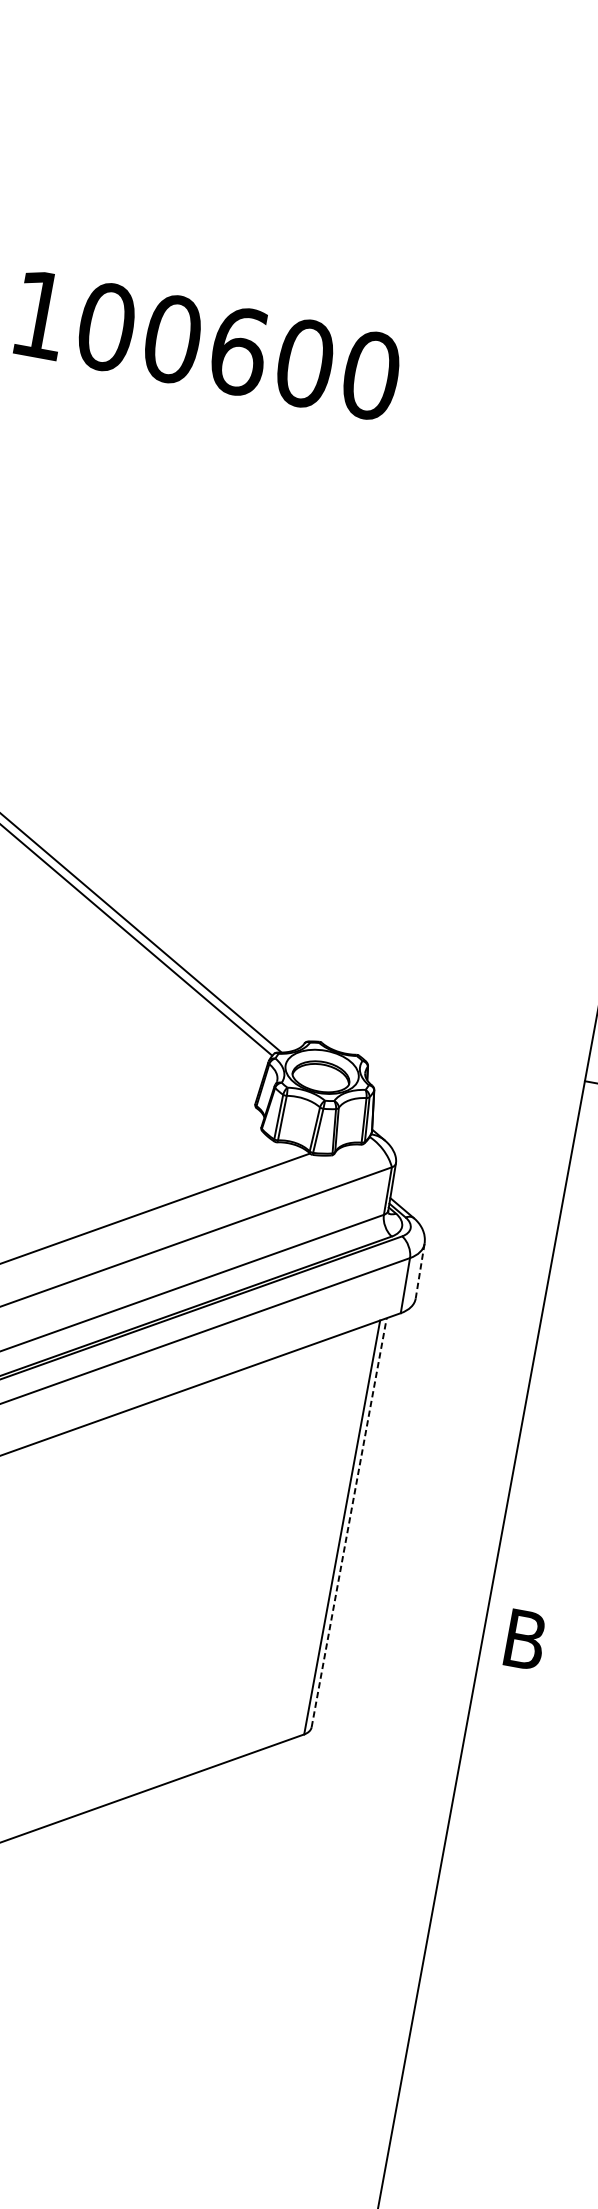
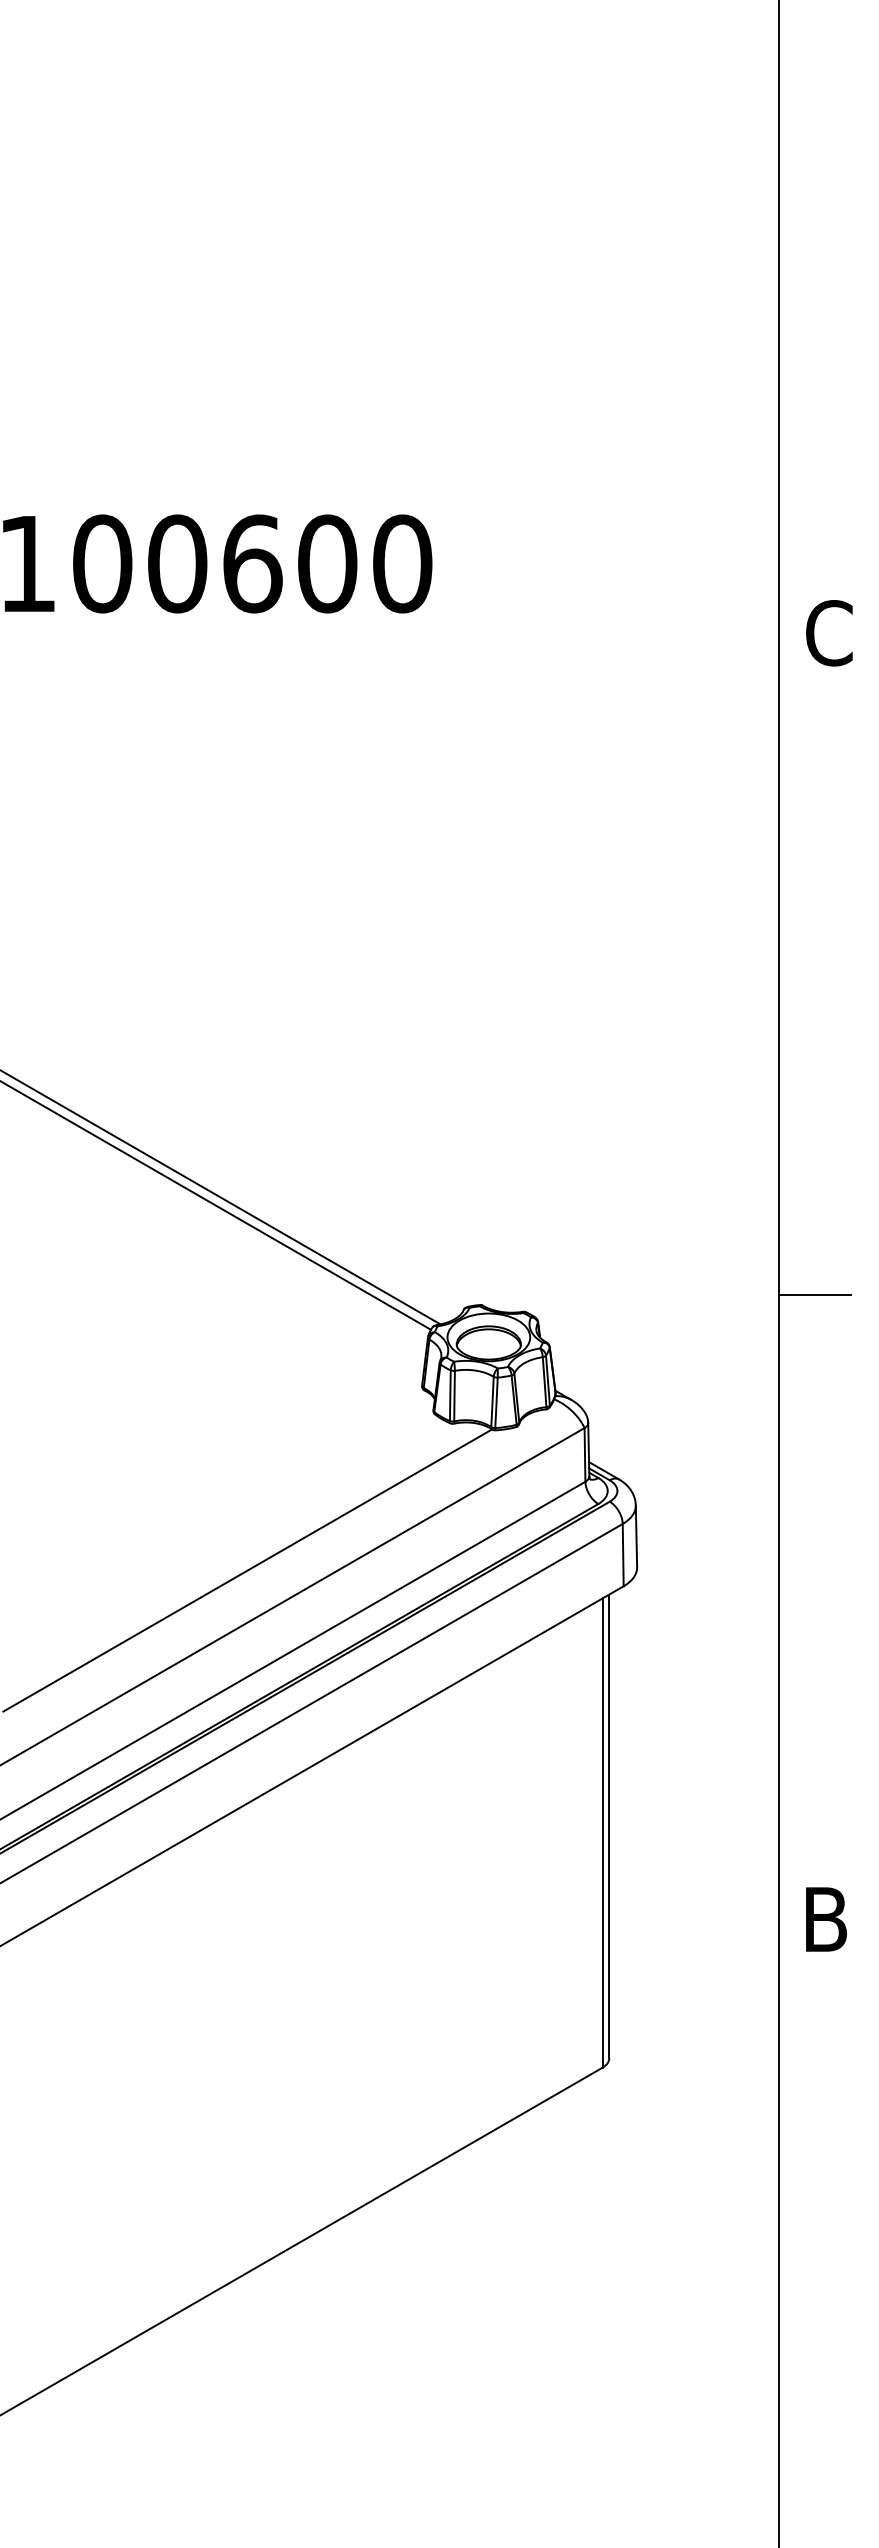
line: (420, 1271) -> (636, 1536), dashed -> solid
line: (349, 1522) -> (609, 1826), dashed -> solid

